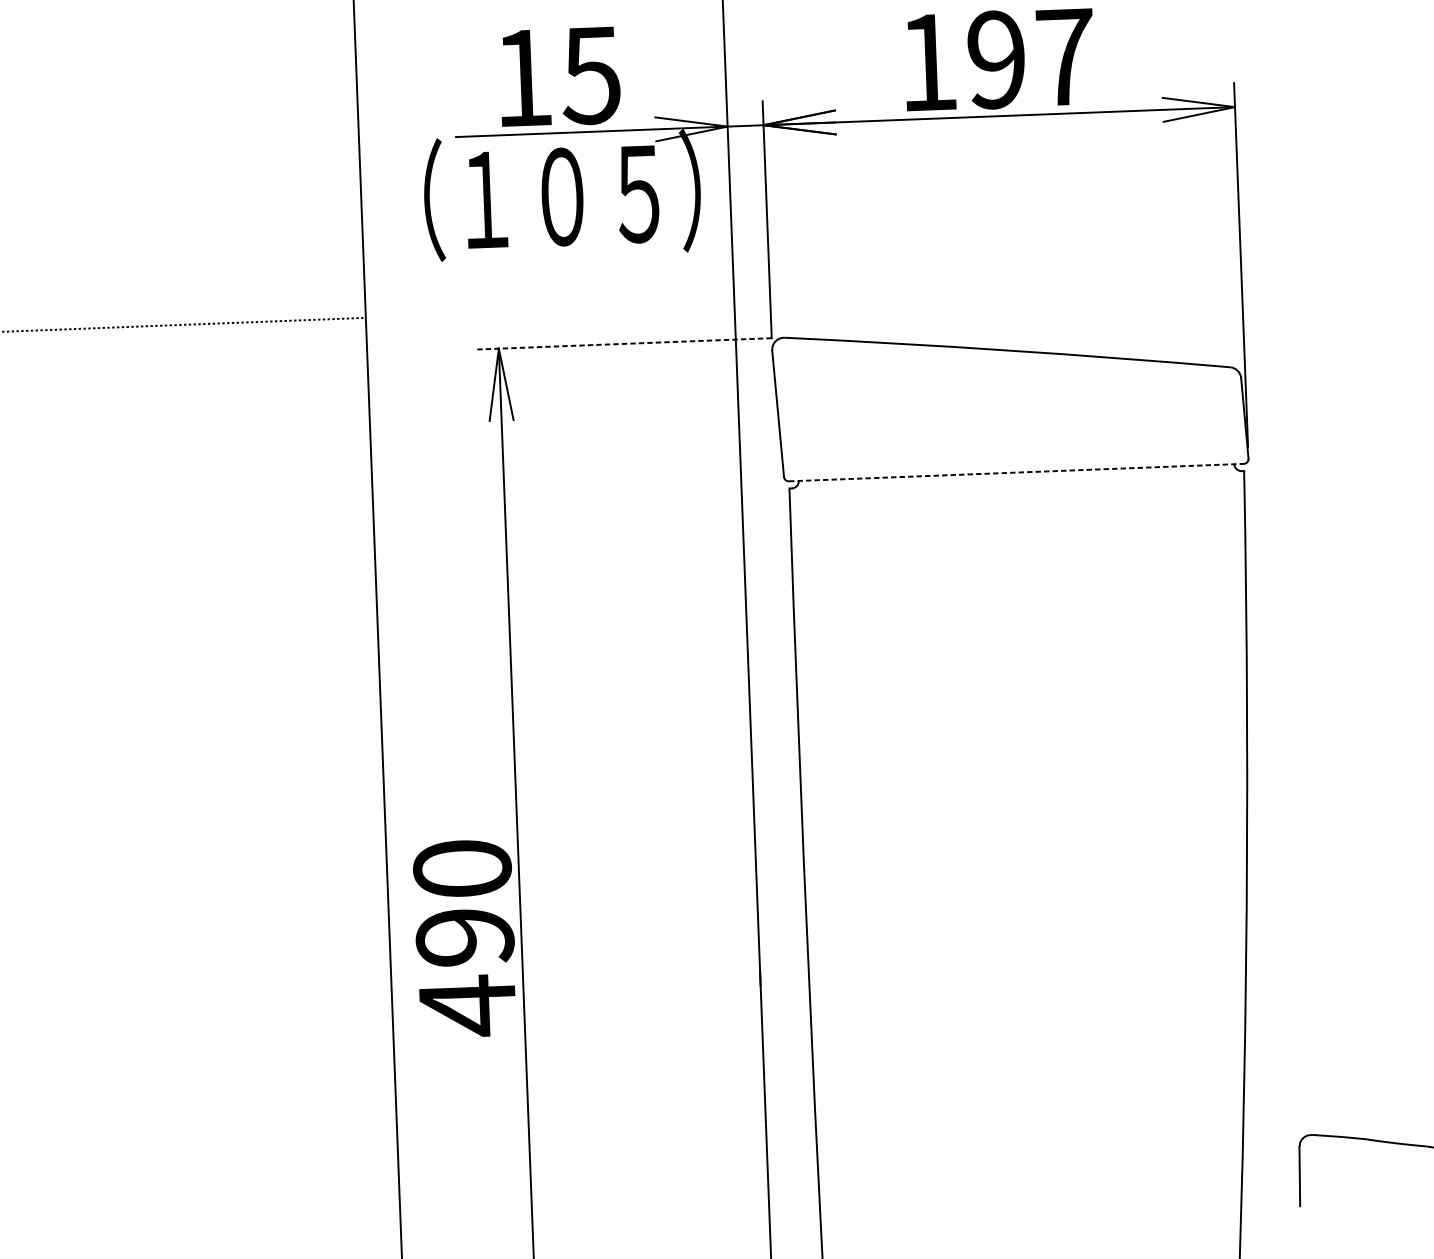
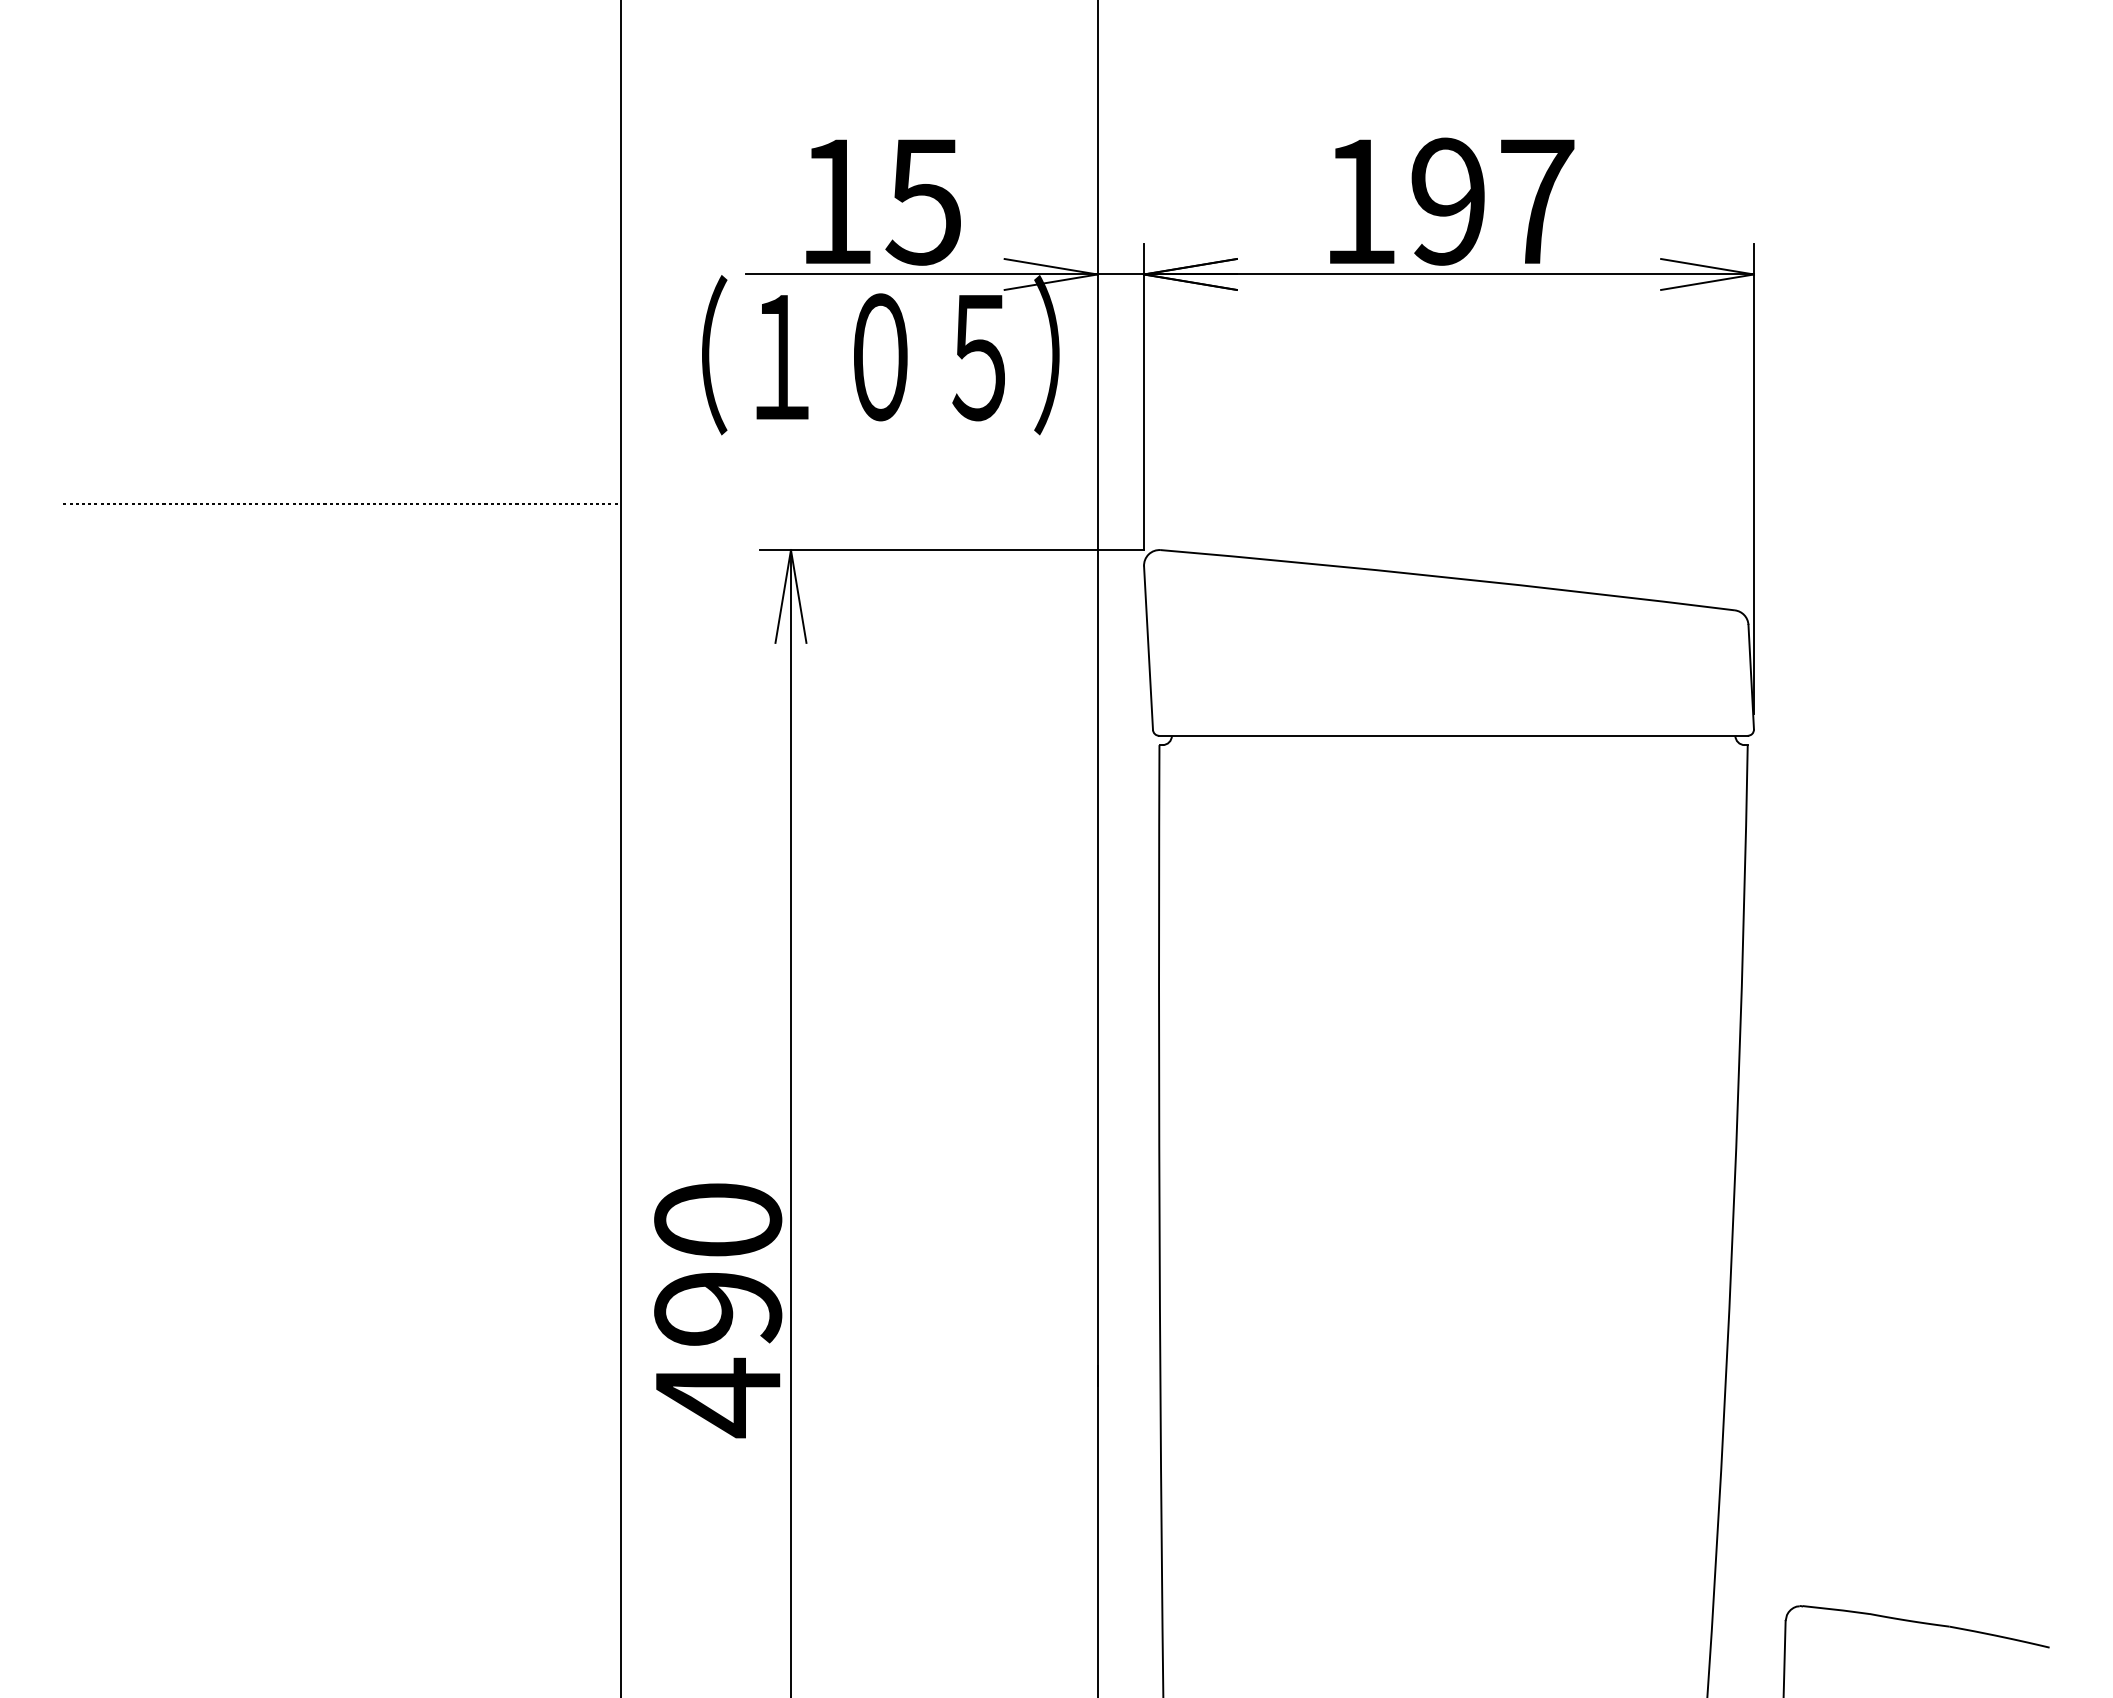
line: (622, 344) -> (951, 550), dashed -> solid
line: (1017, 472) -> (1454, 735), dashed -> solid

